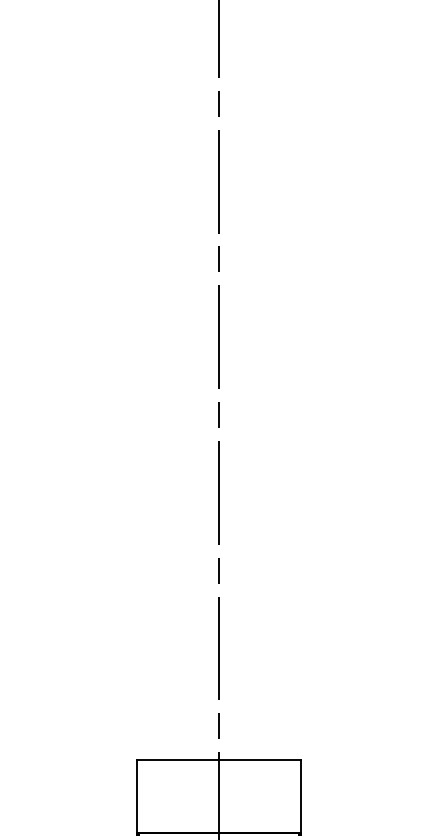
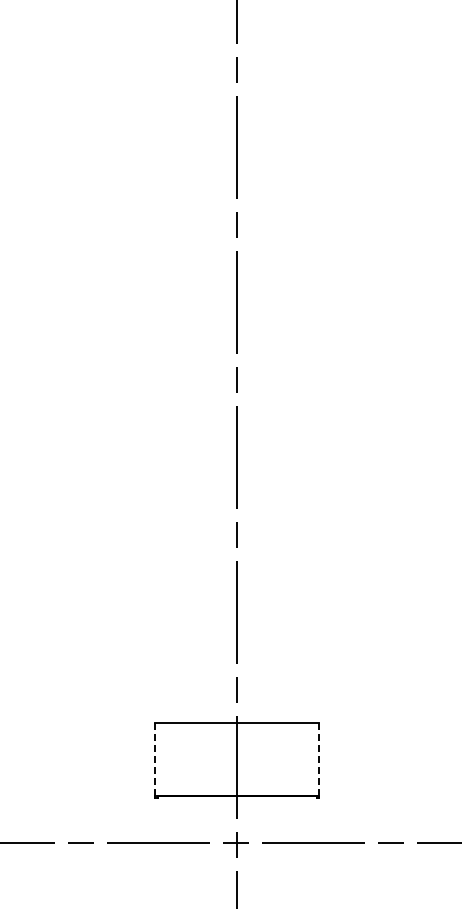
line: (301, 796) -> (319, 759), solid -> dashed
line: (136, 797) -> (155, 760), solid -> dashed

